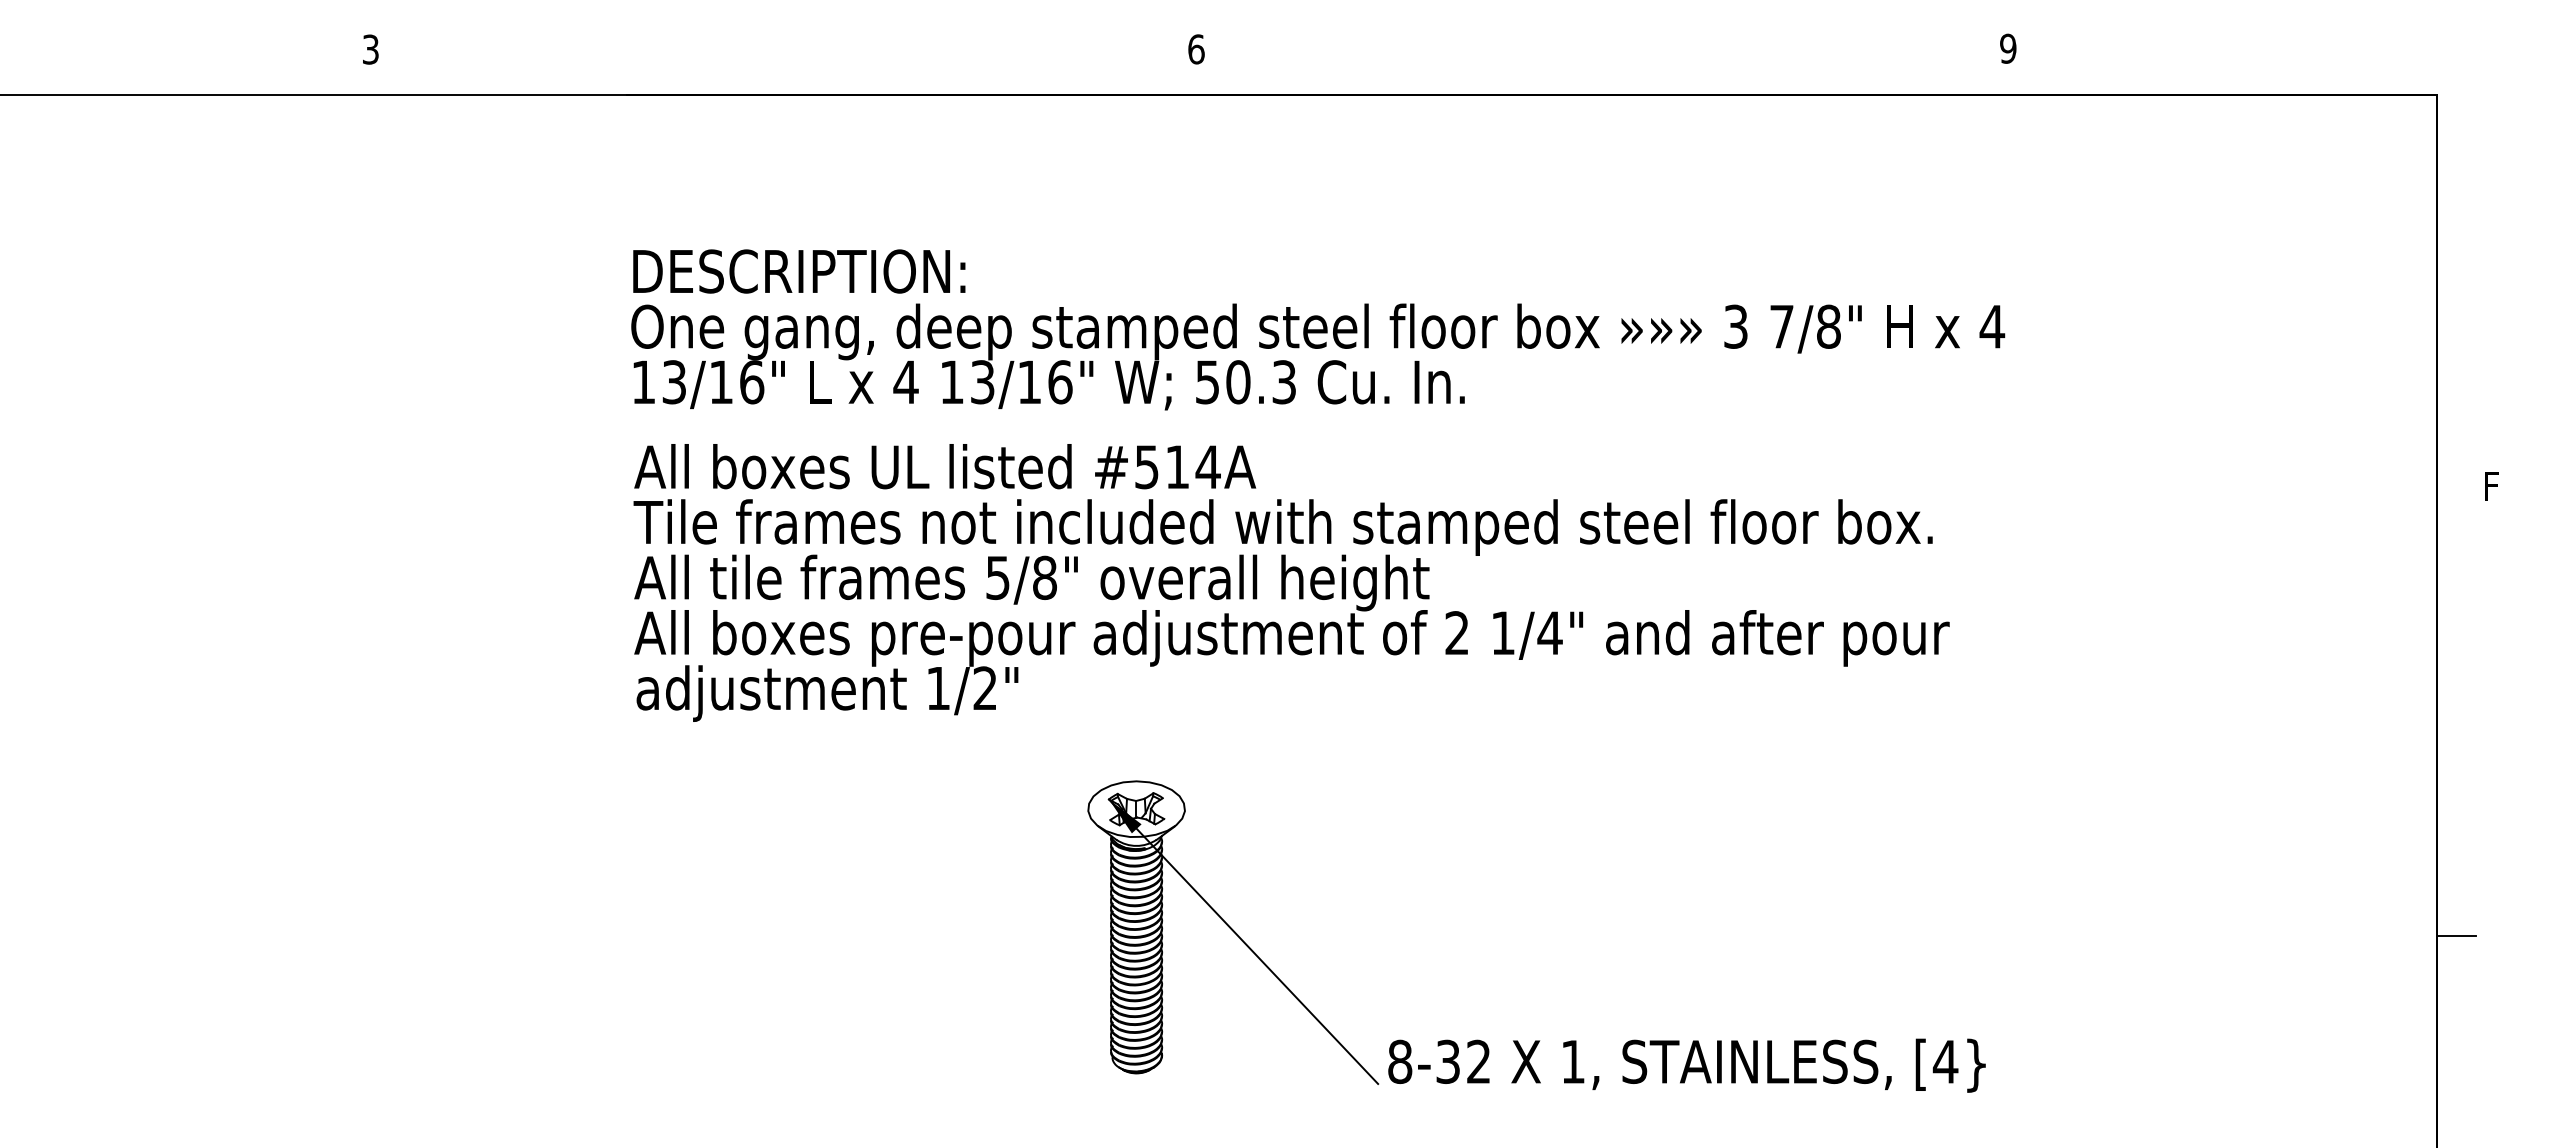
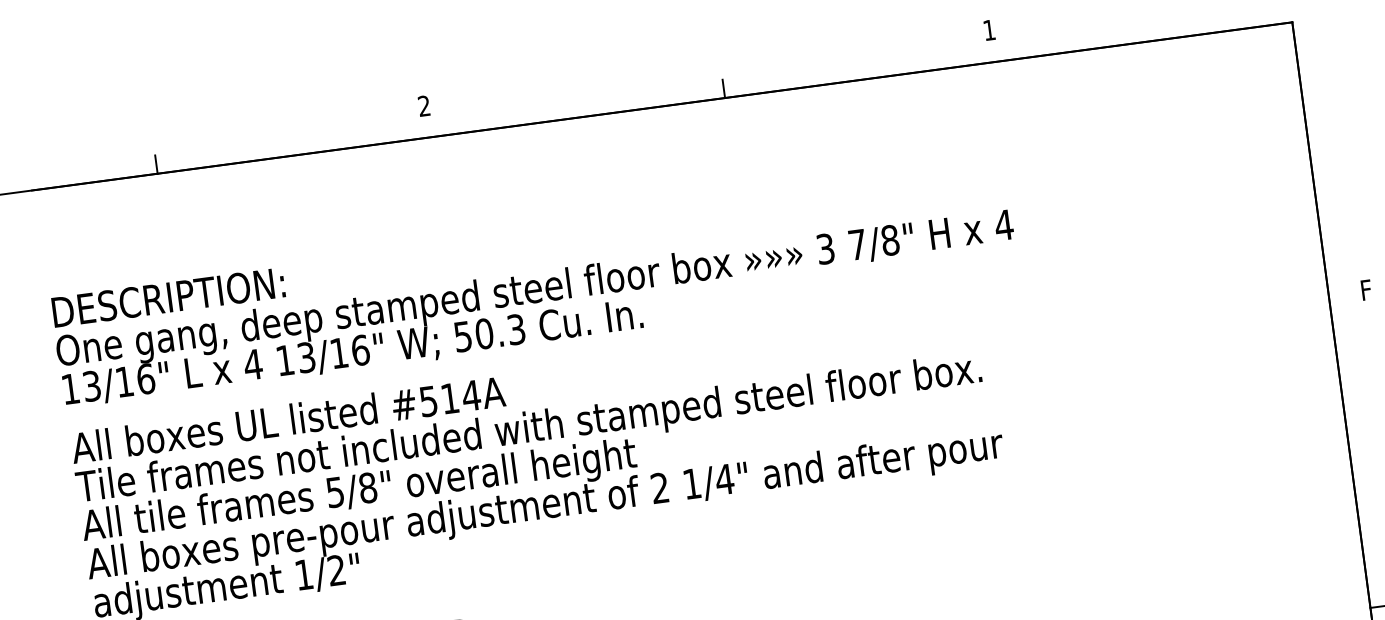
text: (2008, 48) -> (989, 30), 9 -> 1
text: (1196, 49) -> (424, 106), 6 -> 2
line: (807, 81) -> (156, 164), added
line: (1622, 81) -> (723, 88), added

